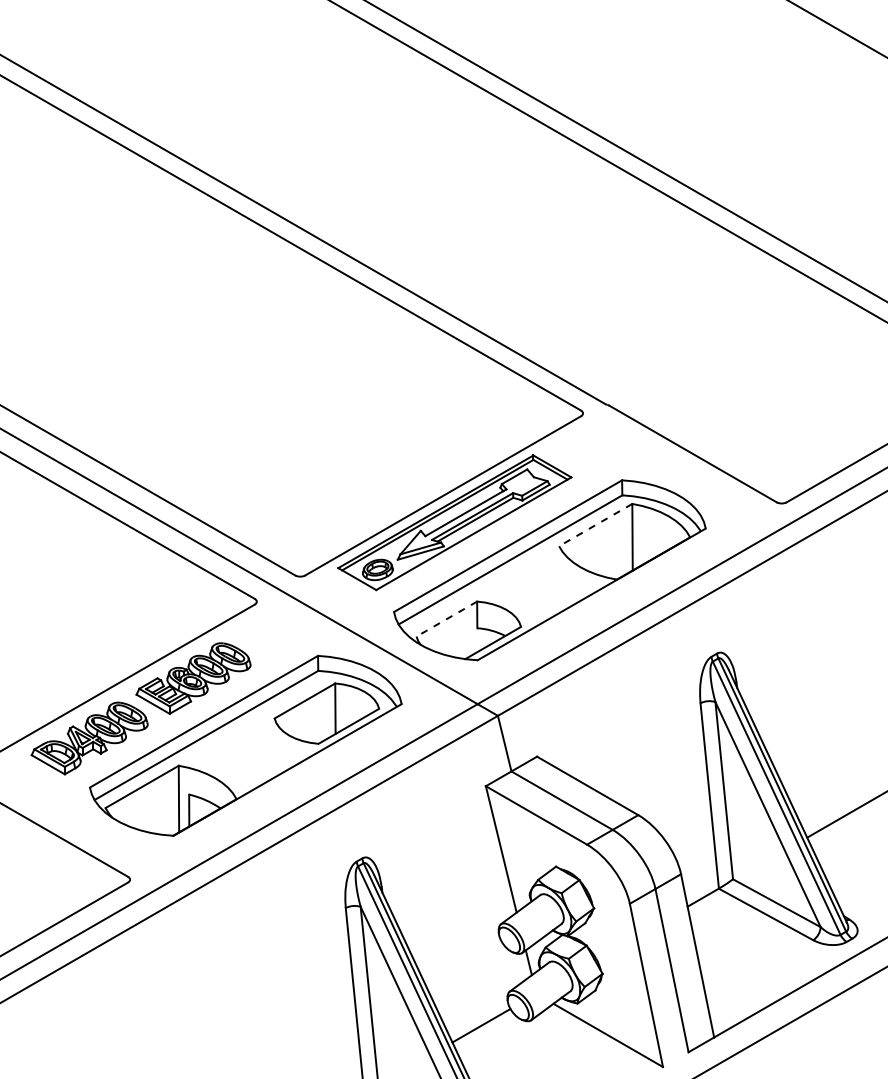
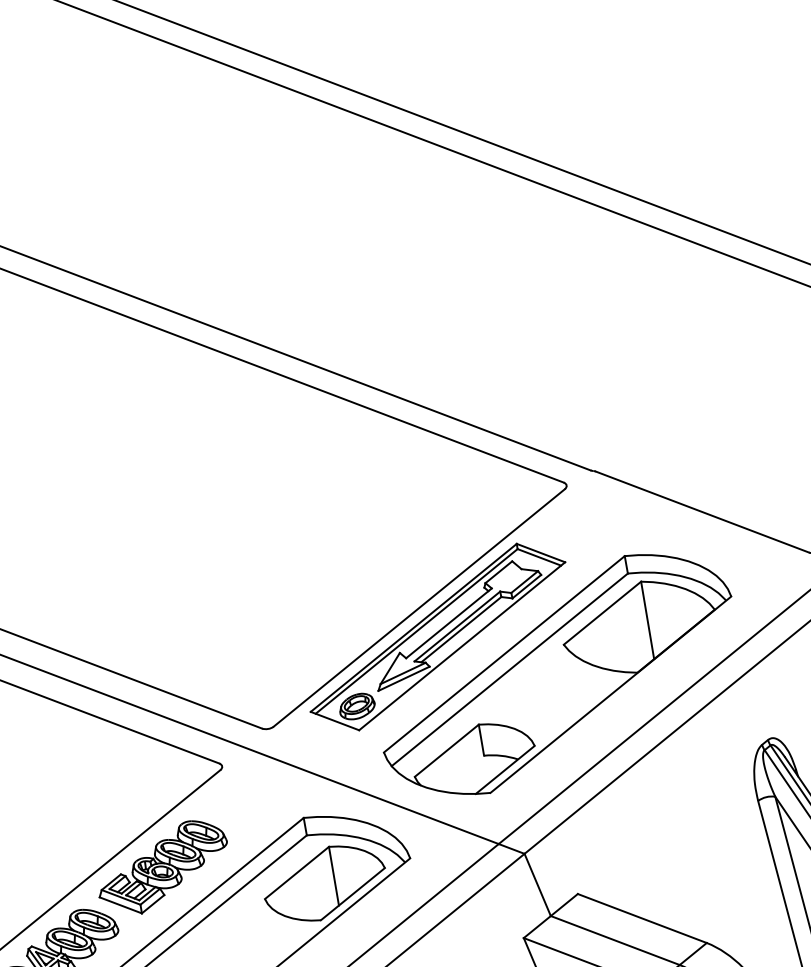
line: (595, 525) -> (602, 613), dashed -> solid
line: (446, 619) -> (446, 751), dashed -> solid

